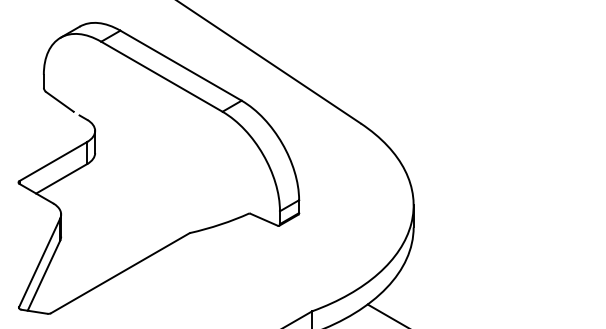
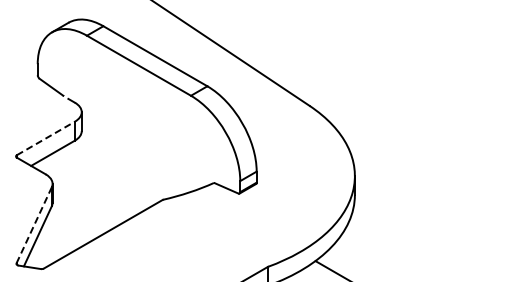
line: (54, 161) -> (46, 138), solid -> dashed
line: (40, 263) -> (34, 225), solid -> dashed

